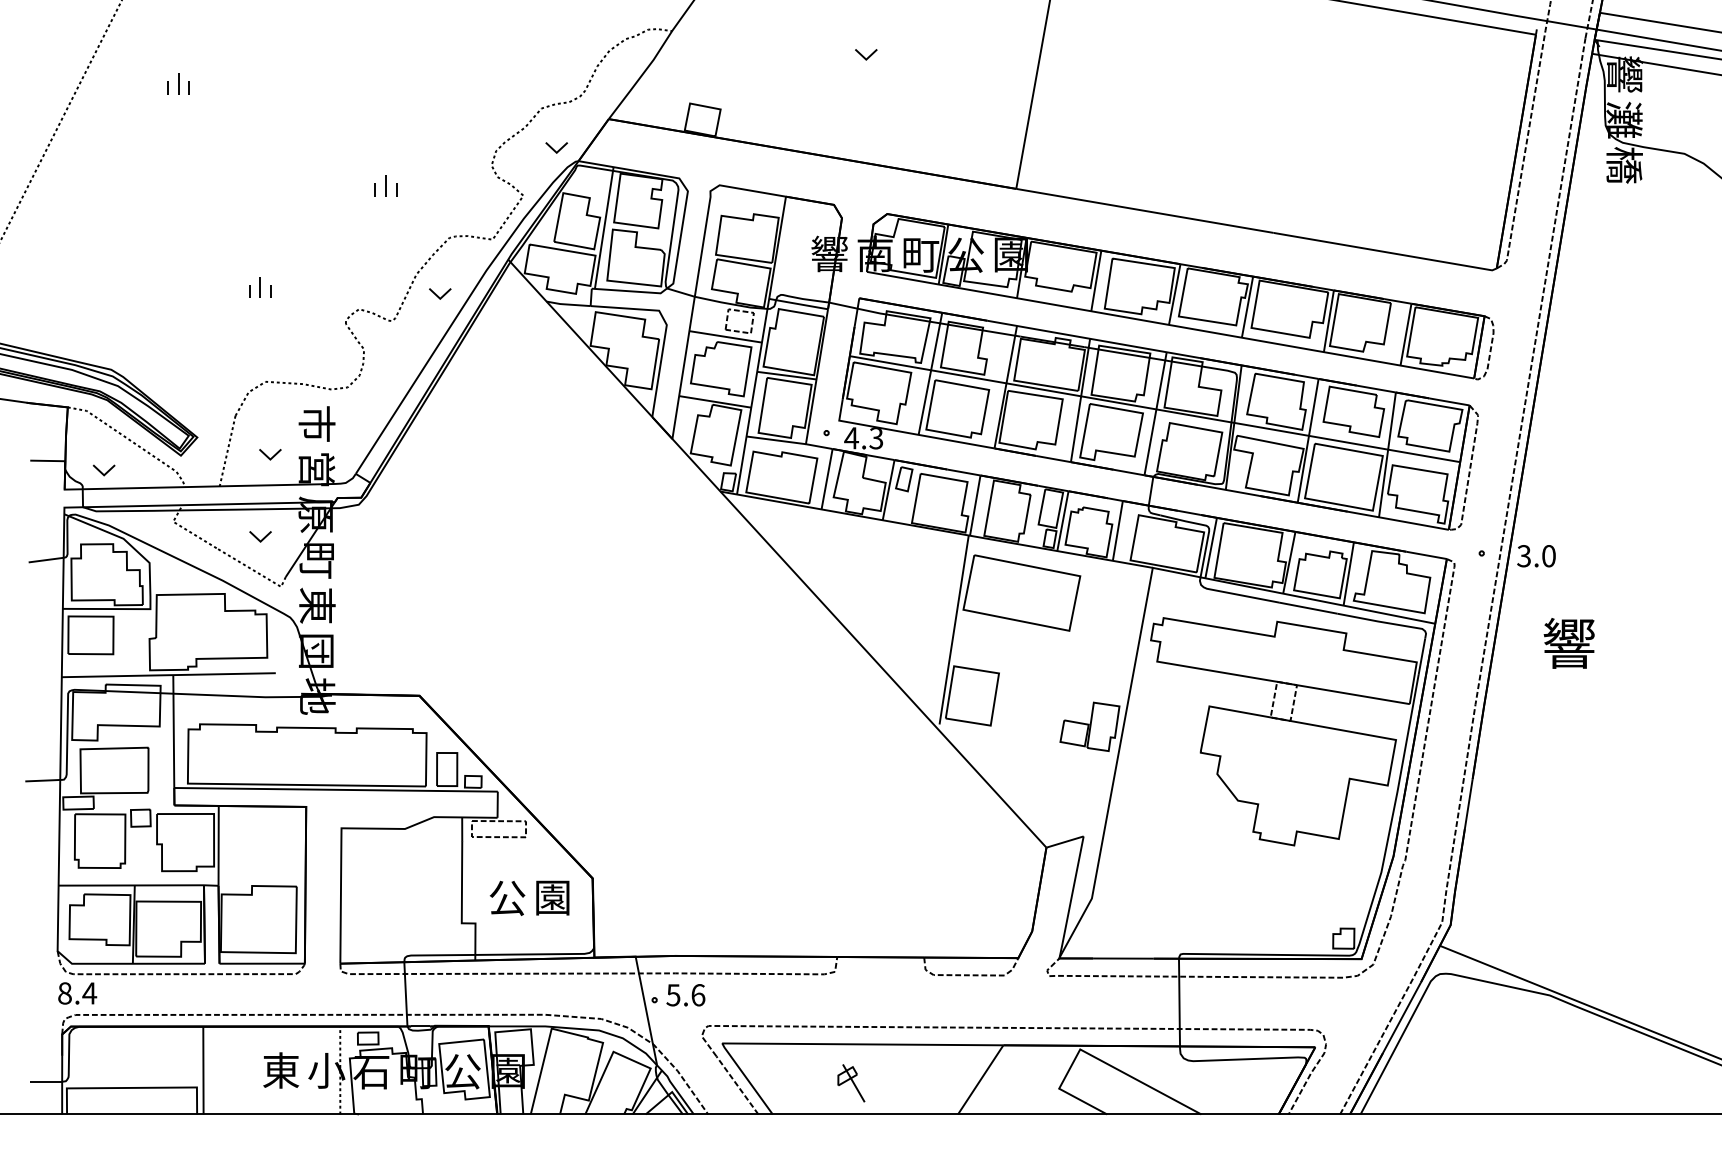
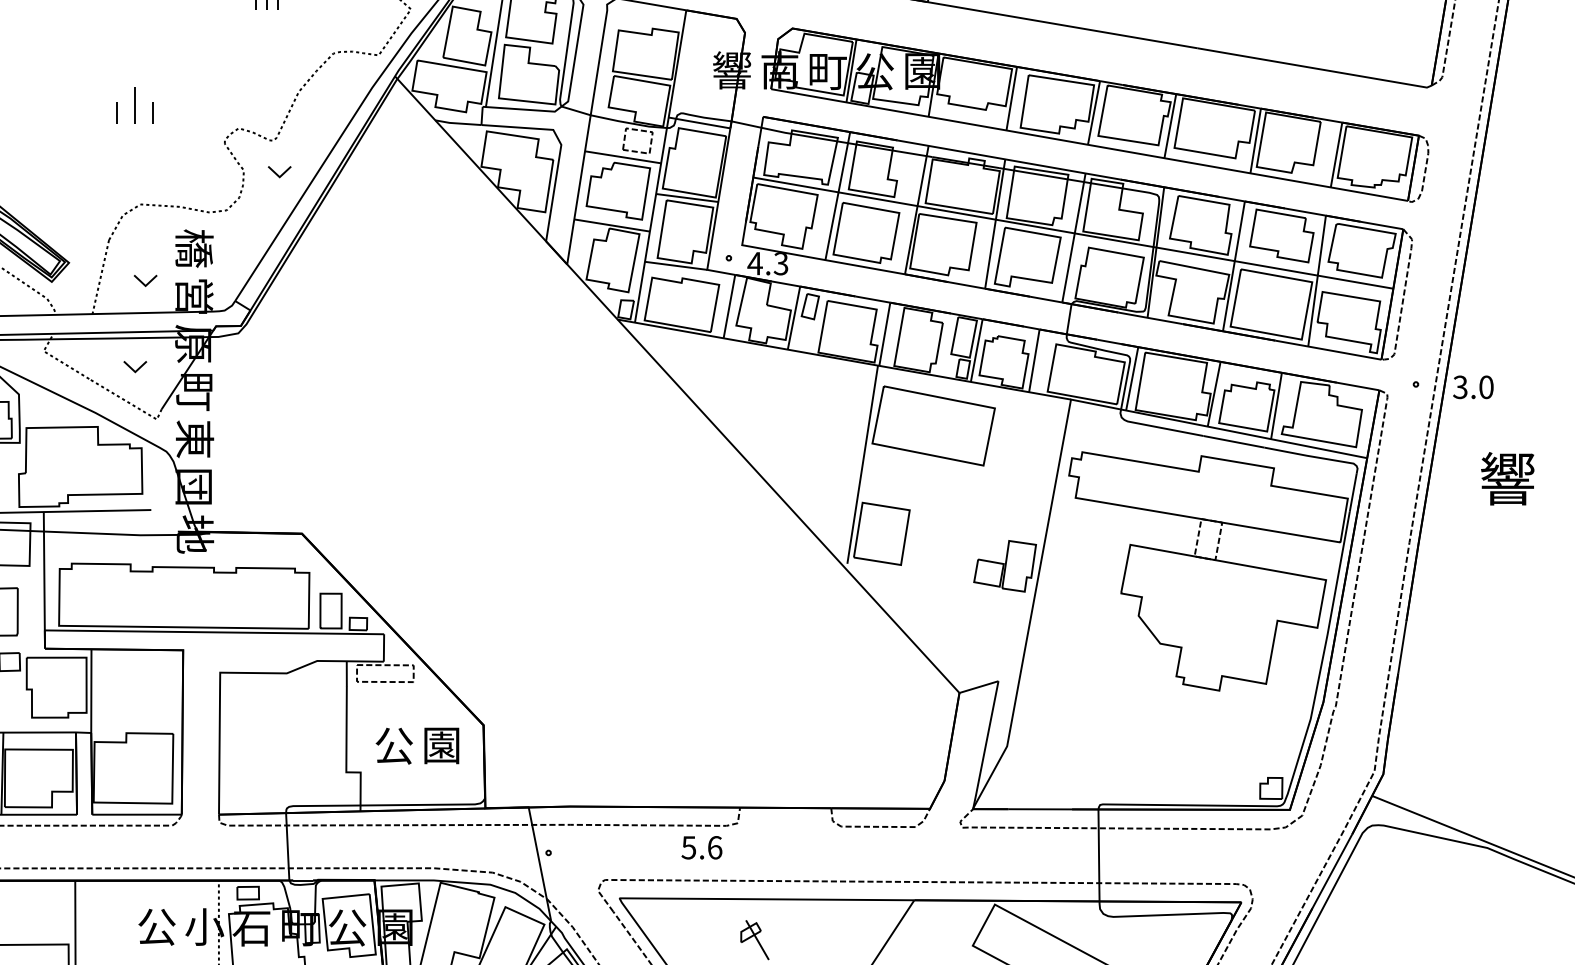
part: (260, 287) -> (135, 105), size x1.6
part: (440, 293) -> (279, 171), moved
text: (316, 423) -> (193, 248), 市 -> 橋
text: (685, 995) -> (701, 848), moved
text: (281, 1070) -> (157, 926), 東 -> 公

